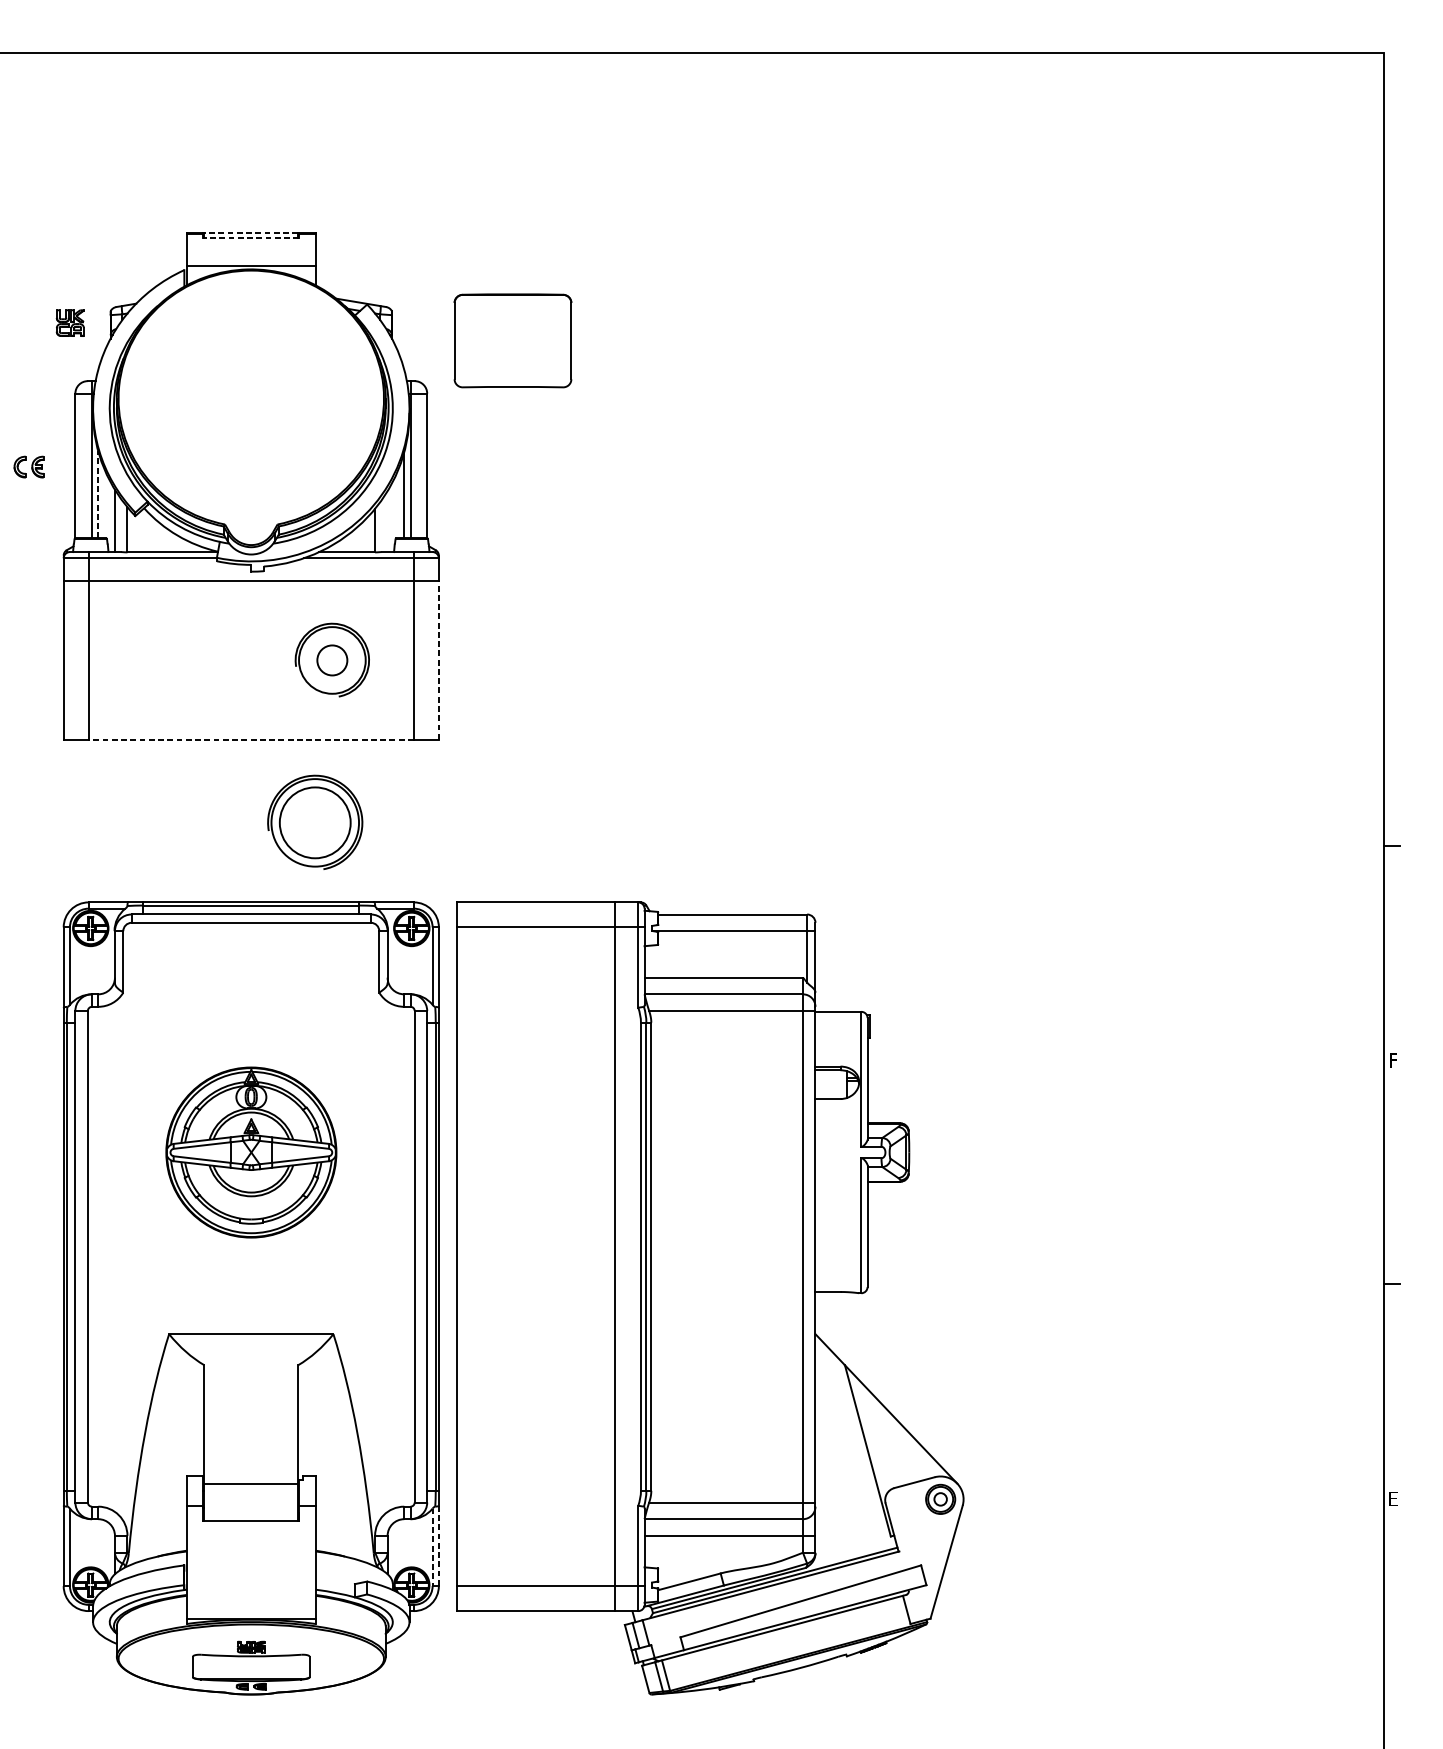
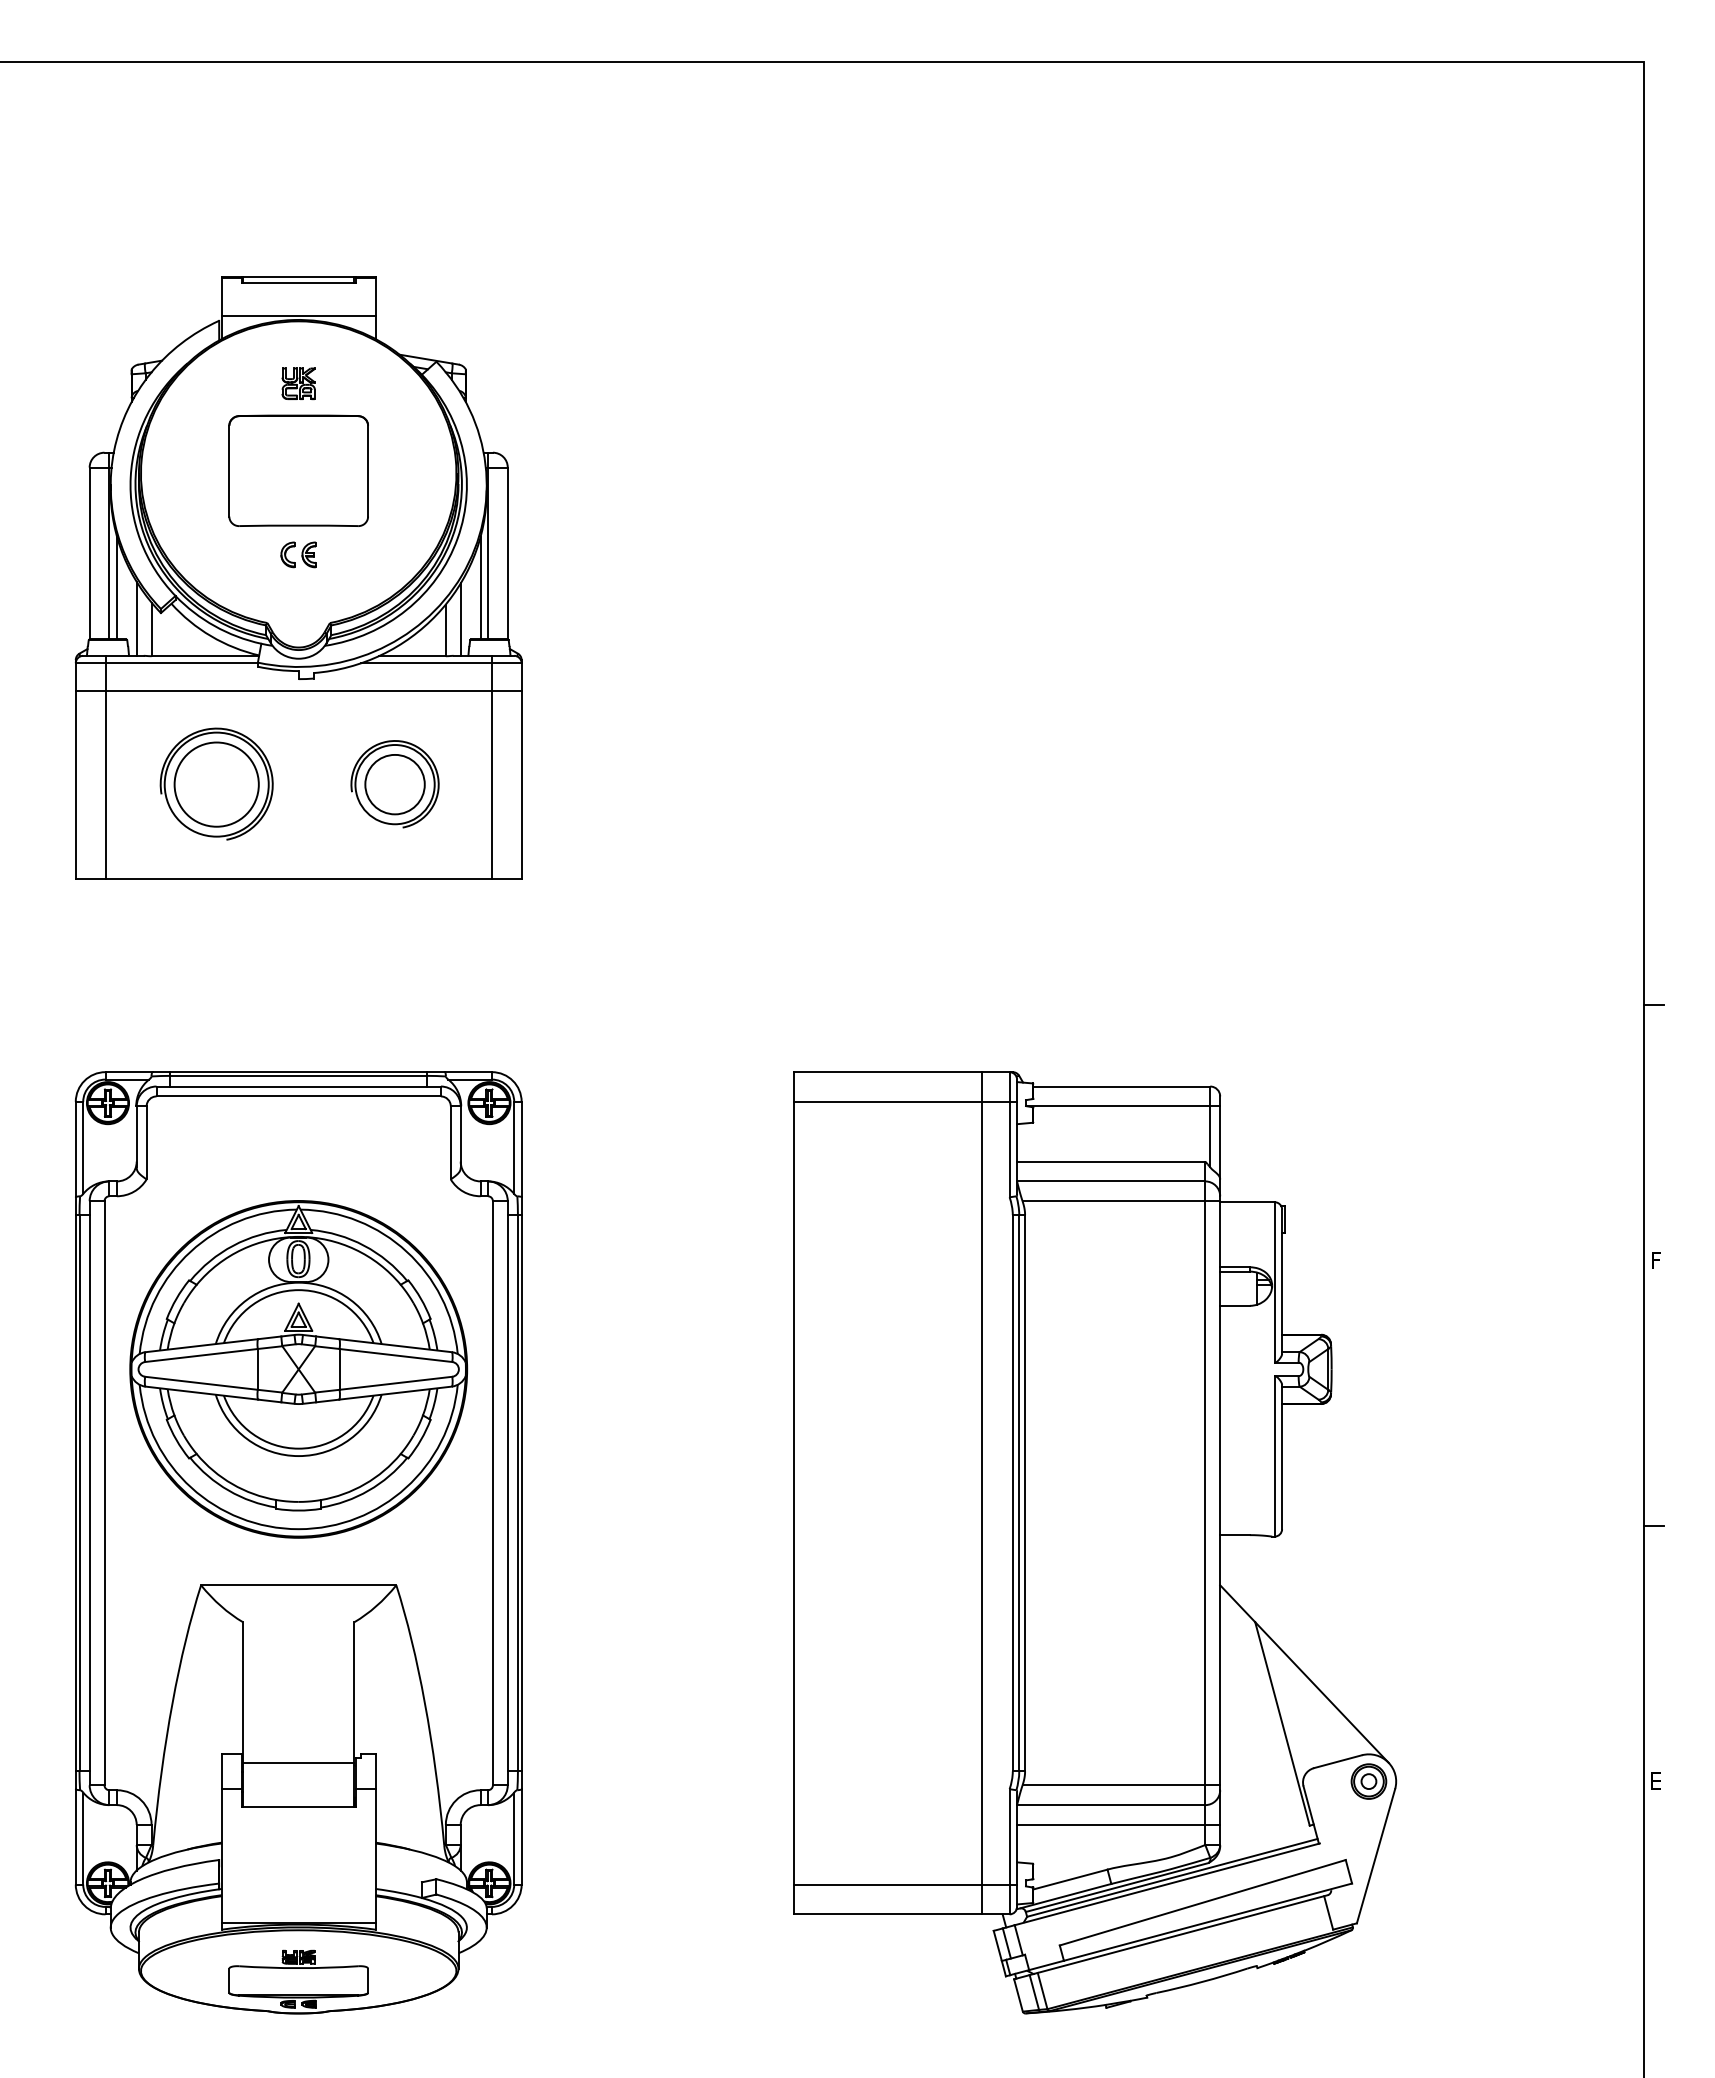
line: (251, 232) -> (298, 276), dashed -> solid
line: (251, 237) -> (298, 282), dashed -> solid
part: (70, 322) -> (298, 383), moved
part: (512, 340) -> (298, 470), moved
part: (28, 466) -> (298, 554), moved
line: (97, 494) -> (116, 587), dashed -> solid
line: (387, 521) -> (460, 619), added
circle: (331, 660) -> (394, 784), size x1.67
line: (438, 660) -> (521, 784), dashed -> solid
line: (251, 739) -> (298, 878), dashed -> solid
part: (315, 821) -> (216, 783), moved
part: (251, 1152) -> (298, 1369), size x1.67
part: (710, 1298) -> (1095, 1542), moved
line: (438, 1545) -> (521, 1836), dashed -> solid
line: (432, 1548) -> (514, 1839), dashed -> solid

